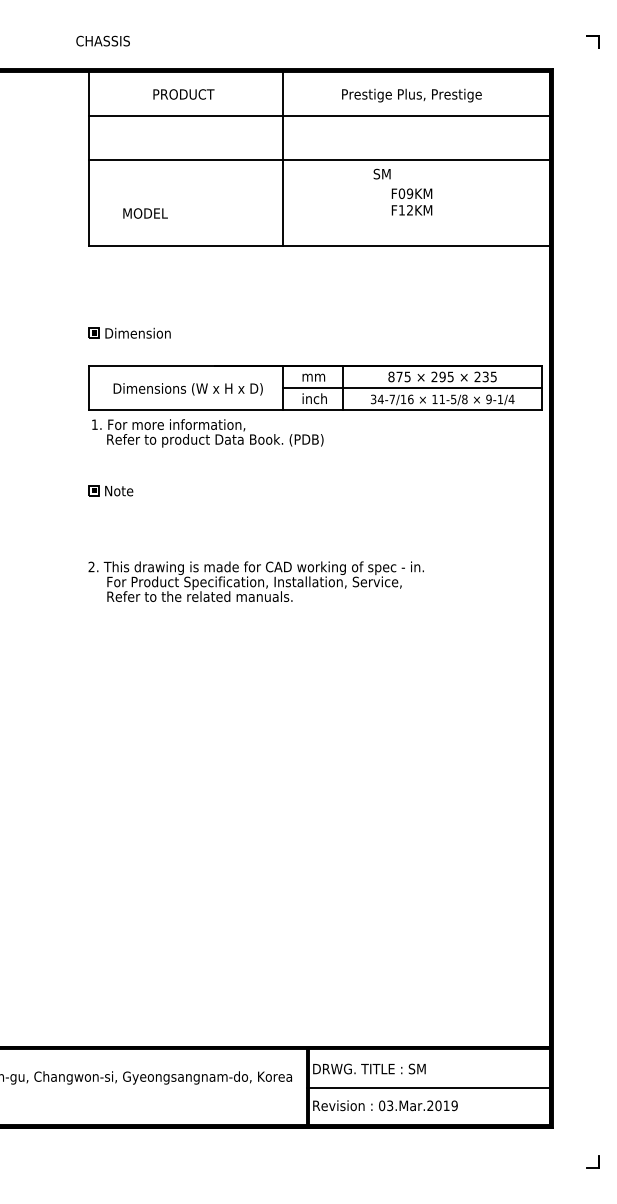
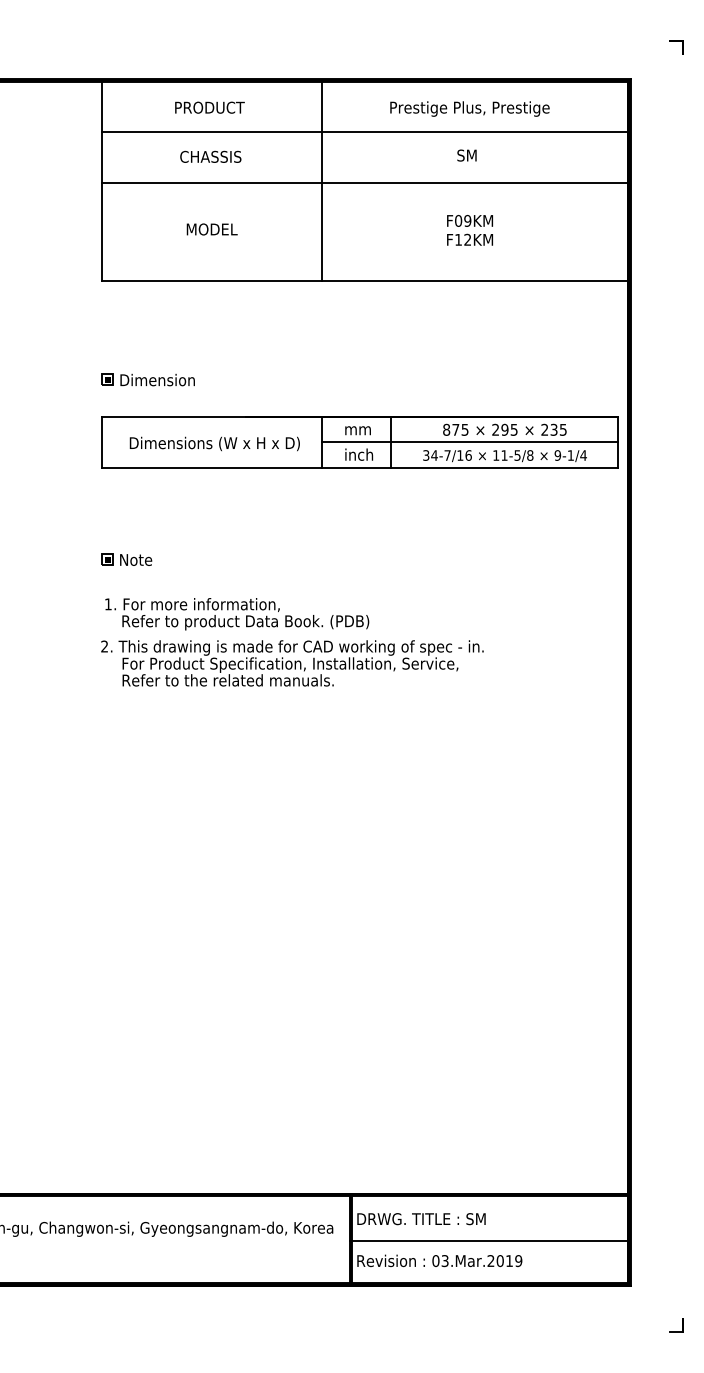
text: (102, 40) -> (210, 156), moved
text: (381, 174) -> (466, 155), moved
text: (144, 213) -> (211, 229), moved
text: (208, 433) -> (237, 614), moved

